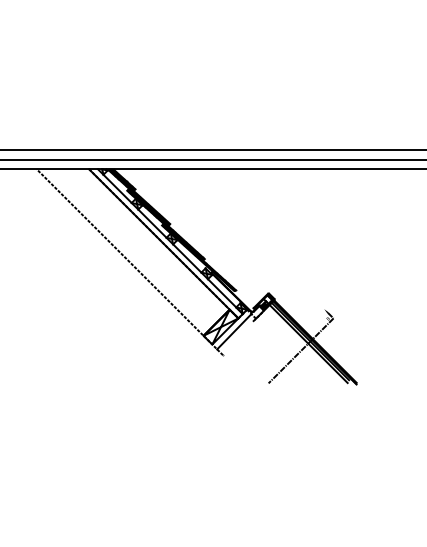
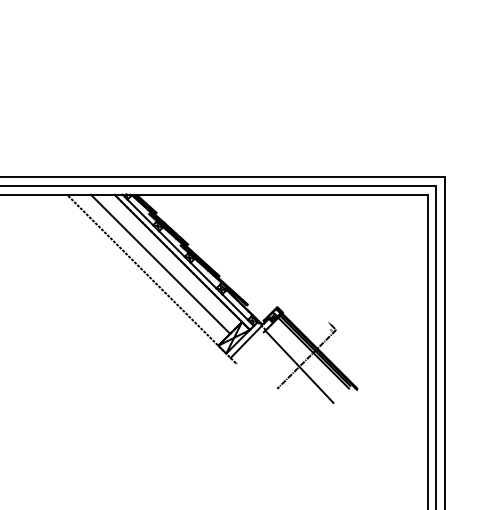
line: (139, 245) -> (160, 263), added
line: (293, 358) -> (299, 366), added

